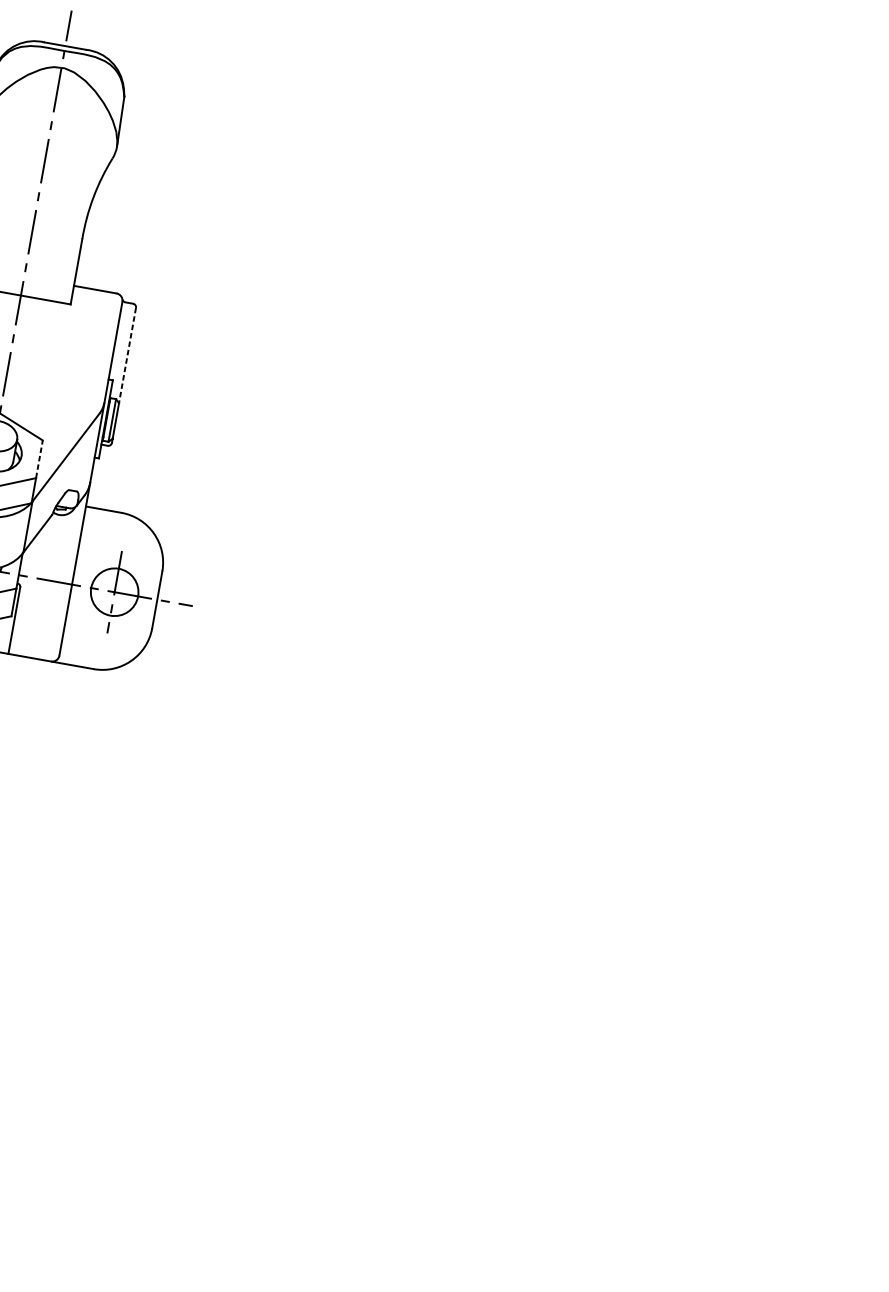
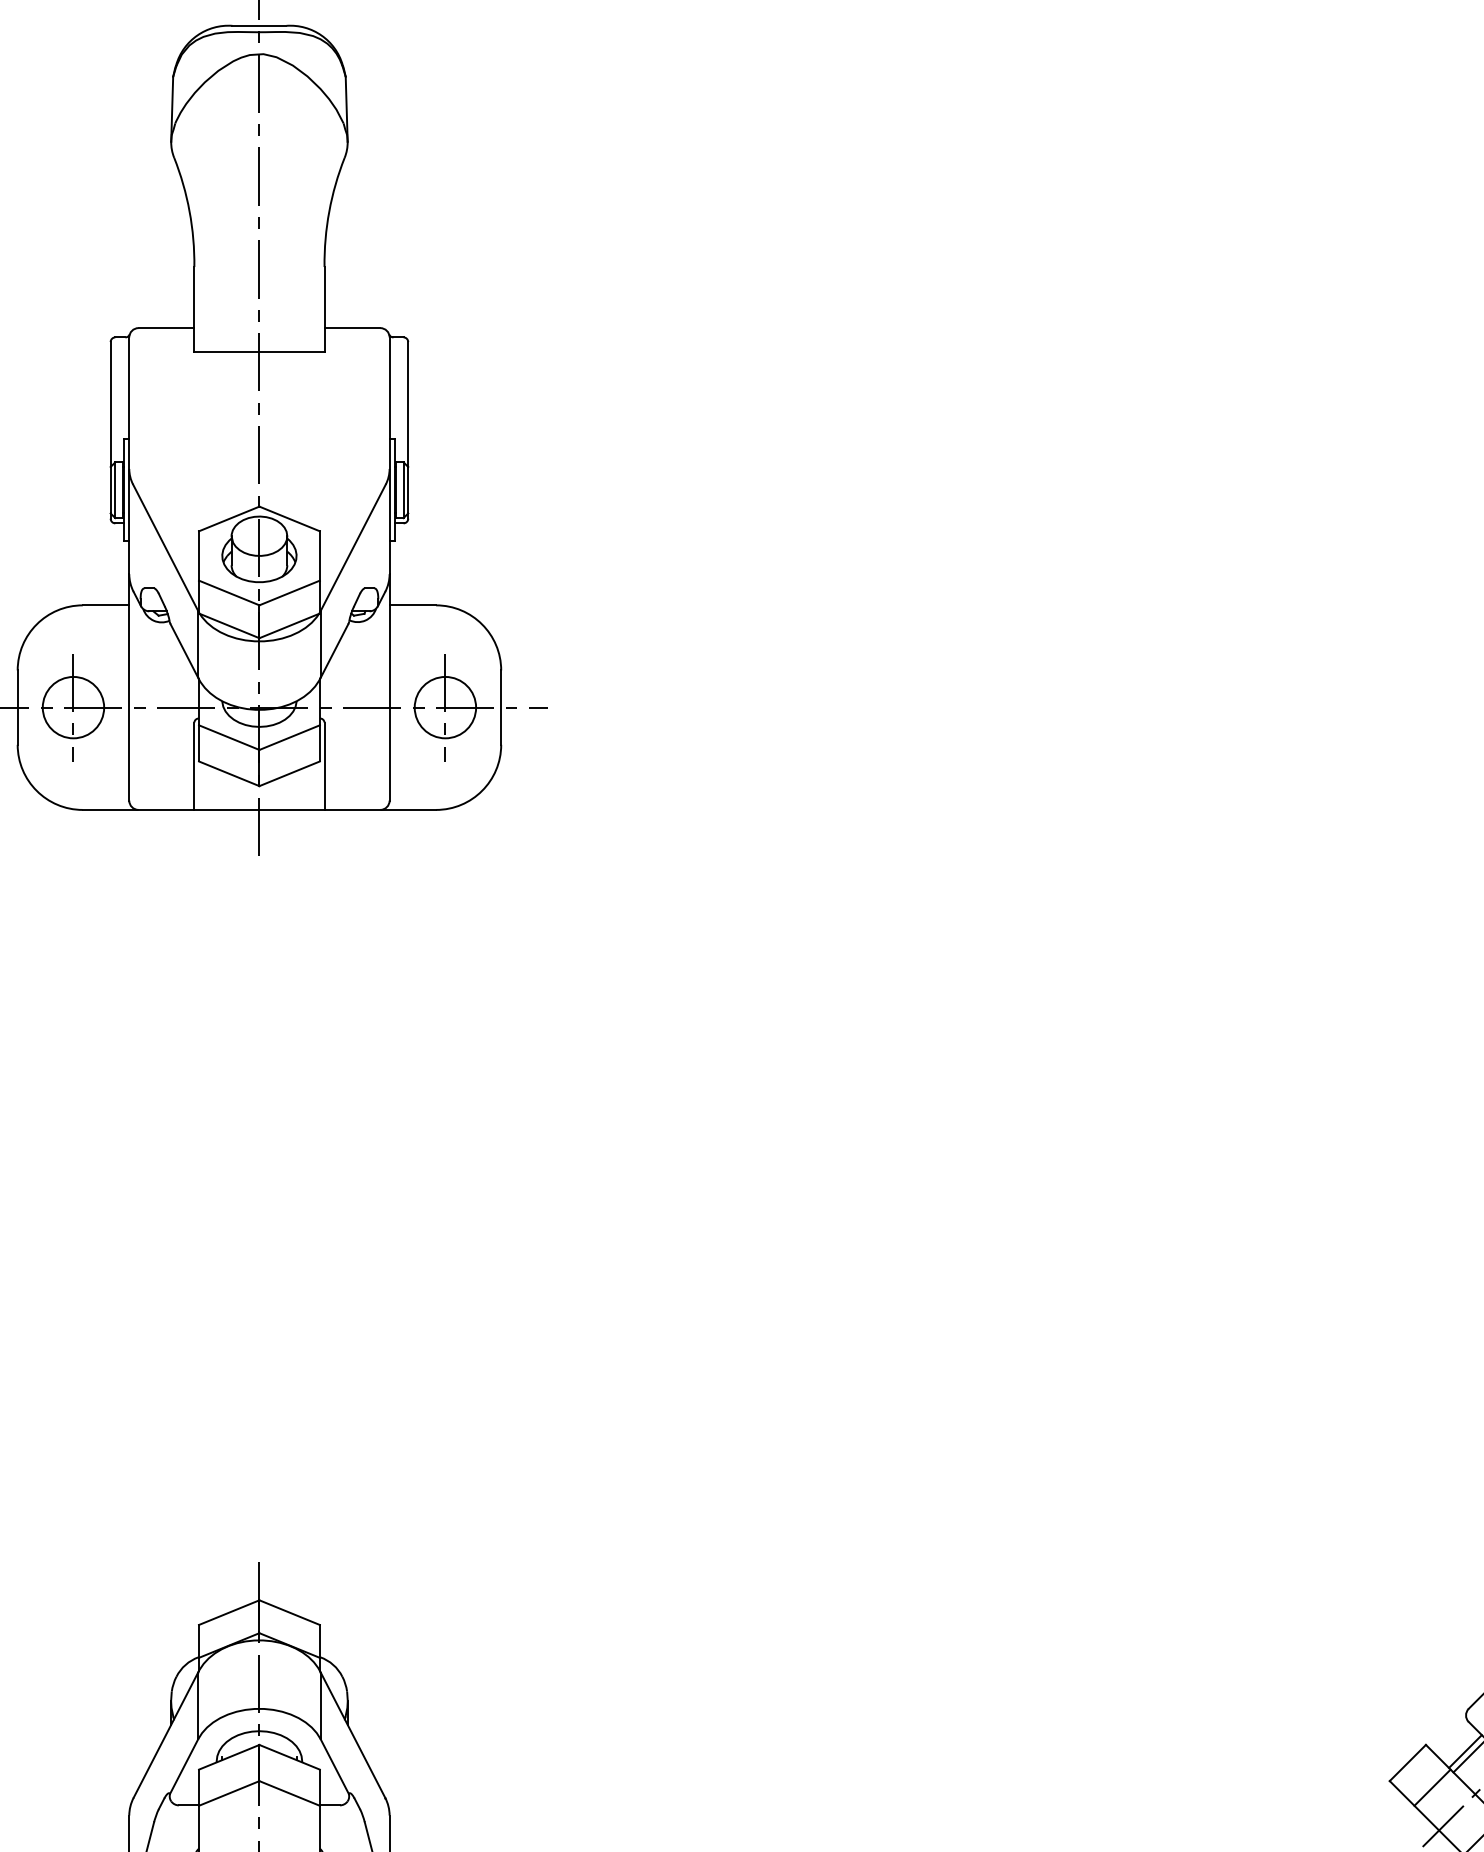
line: (127, 356) -> (408, 405), dashed -> solid
line: (39, 458) -> (319, 555), dashed -> solid

